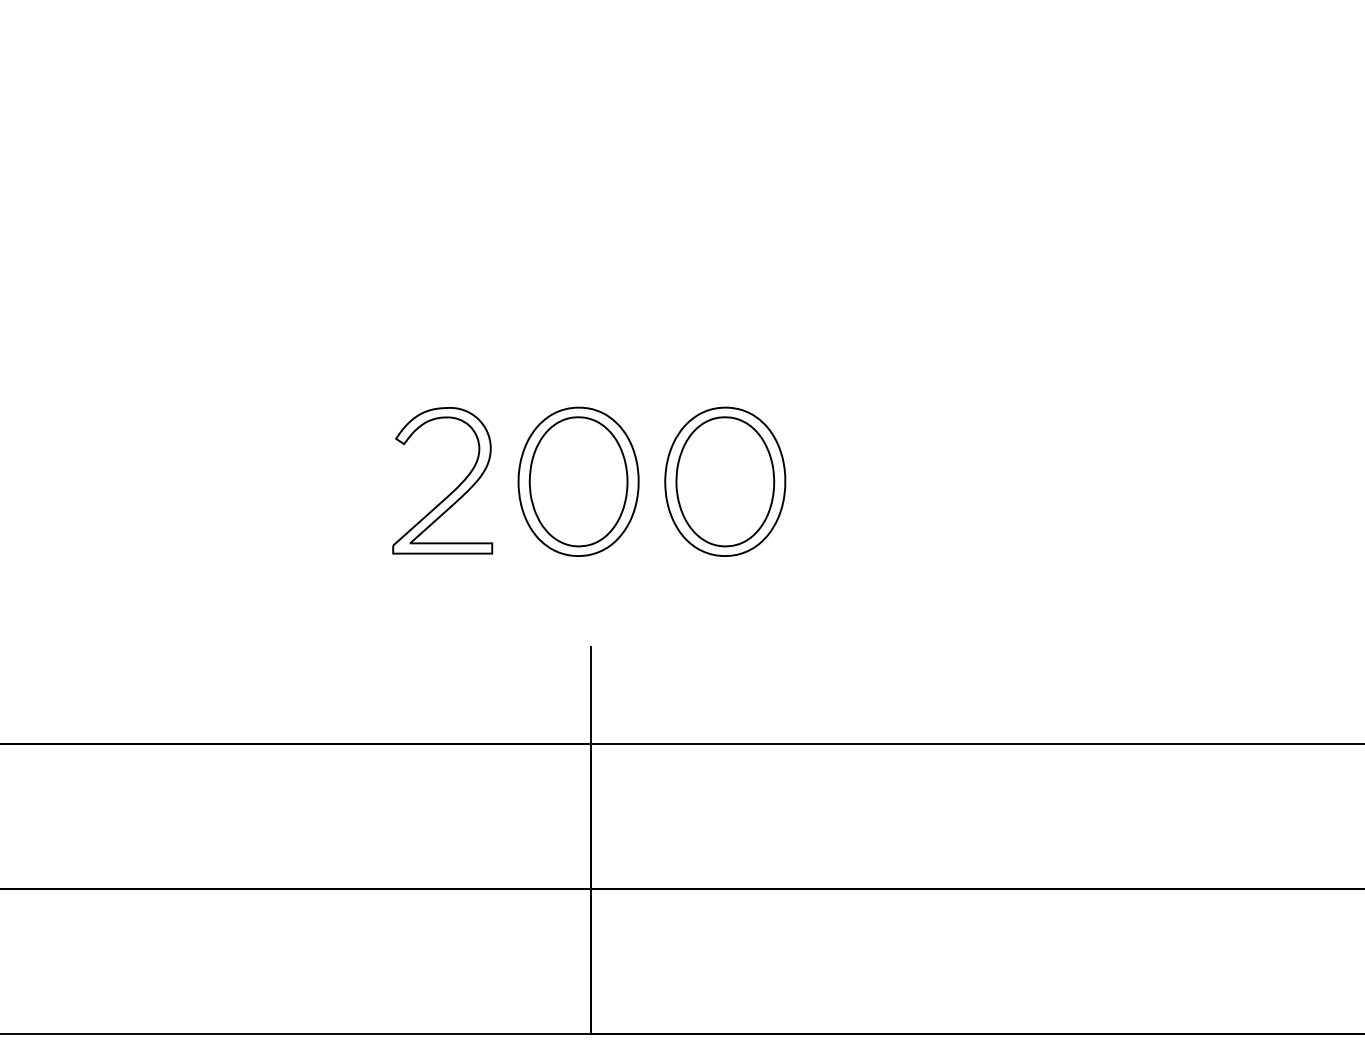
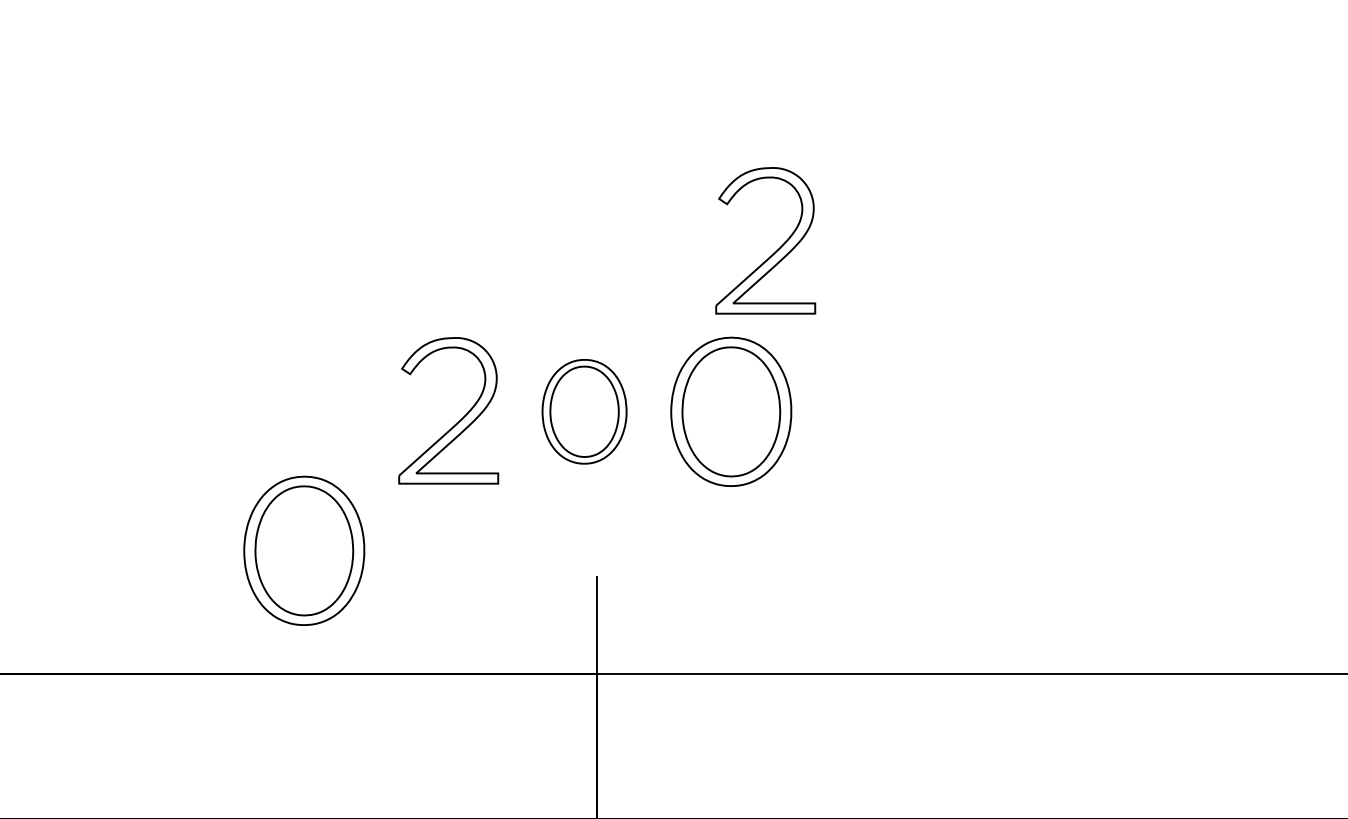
part: (768, 321) -> (774, 251), added
part: (578, 481) -> (584, 411), size x0.7
part: (298, 620) -> (304, 550), added

